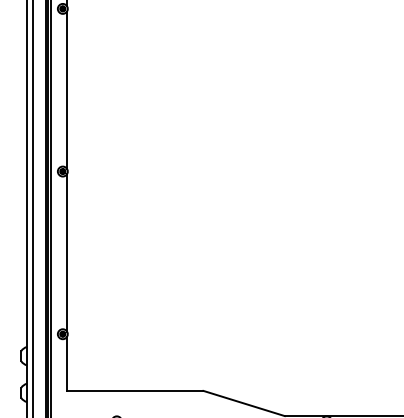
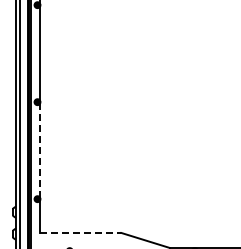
line: (67, 252) -> (40, 150), solid -> dashed
line: (134, 390) -> (80, 232), solid -> dashed

